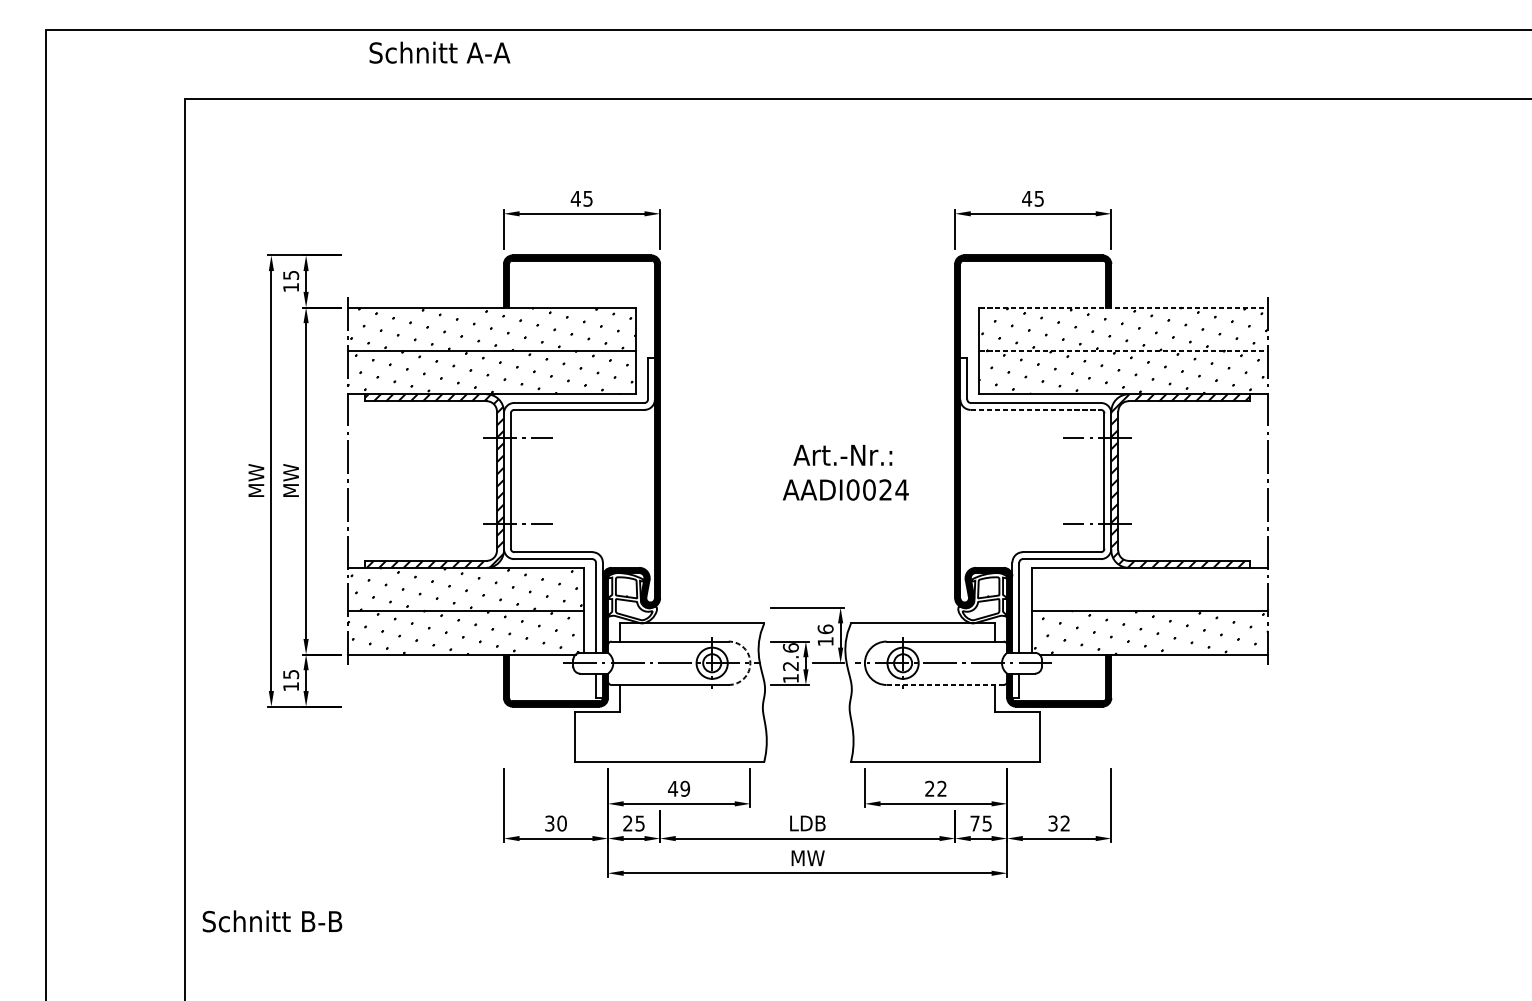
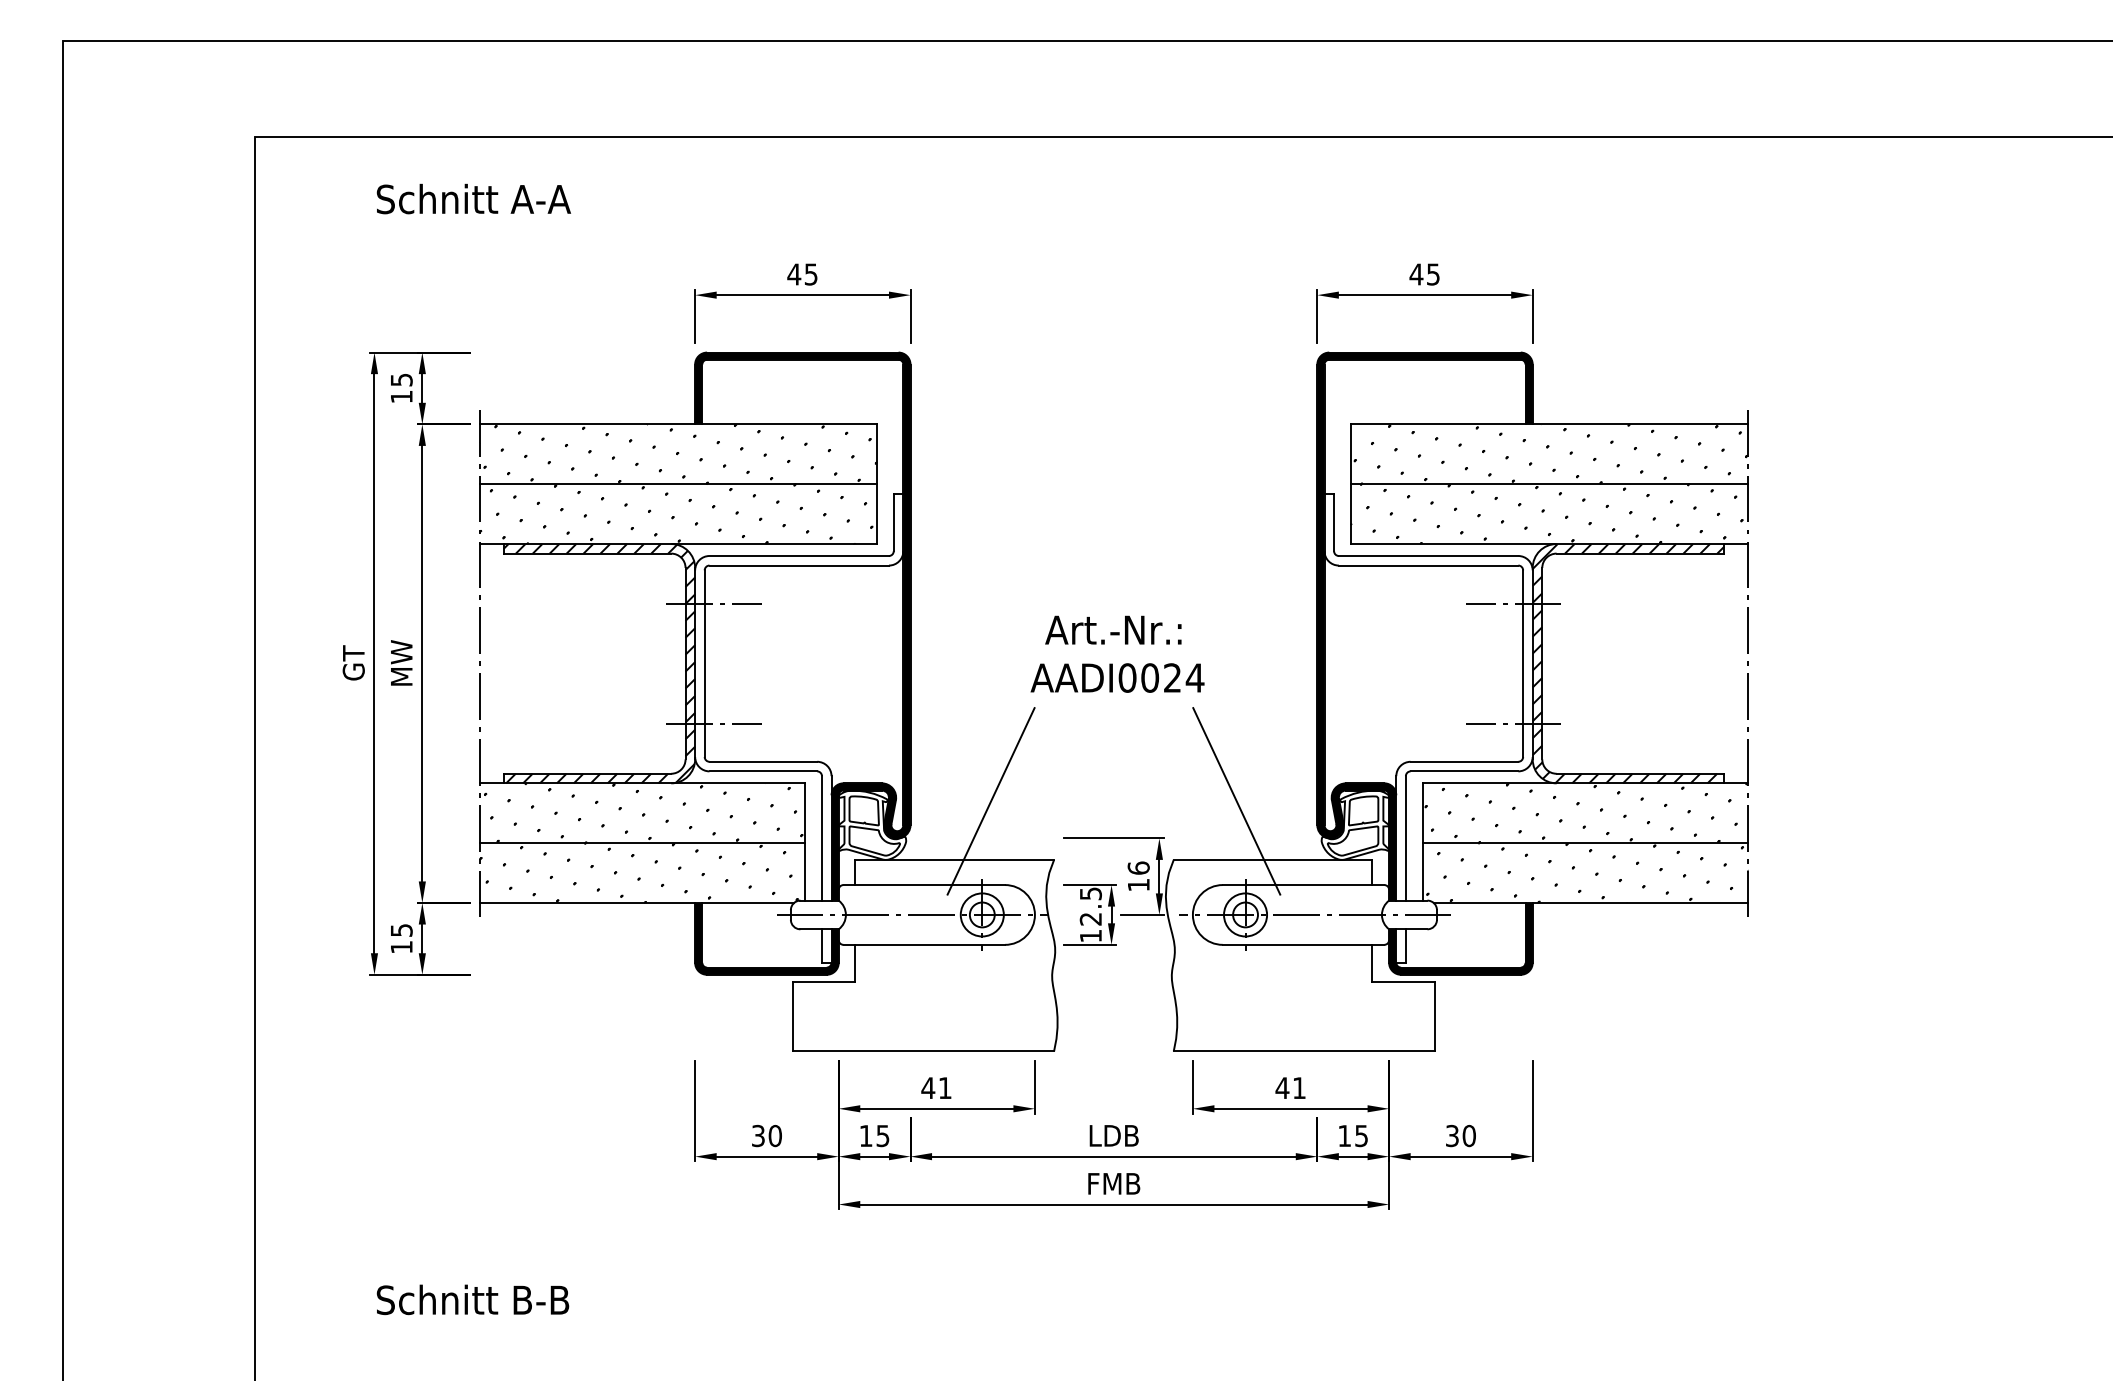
text: (439, 52) -> (473, 198), moved
line: (1123, 307) -> (1549, 424), dashed -> solid
line: (1123, 351) -> (1549, 484), dashed -> solid
line: (1035, 409) -> (1428, 565), dashed -> solid
text: (845, 472) -> (1117, 653), moved
text: (256, 480) -> (353, 662), MW -> GT
line: (718, 580) -> (990, 801), added
line: (896, 580) -> (1236, 801), added
hatch: (1149, 589) -> (1585, 813), added
text: (790, 647) -> (1090, 893), 12.6 -> 12.5
arc: (750, 662) -> (1034, 914), dashed -> solid
line: (945, 684) -> (1303, 944), dashed -> solid
text: (935, 788) -> (1290, 1087), 22 -> 41
text: (684, 789) -> (944, 1088), 49 -> 41
text: (627, 823) -> (865, 1135), 25 -> 15
text: (974, 823) -> (1344, 1135), 75 -> 15
text: (1064, 823) -> (1468, 1136), 32 -> 30
text: (808, 858) -> (1114, 1183), MW -> FMB
text: (272, 921) -> (472, 1299), moved

